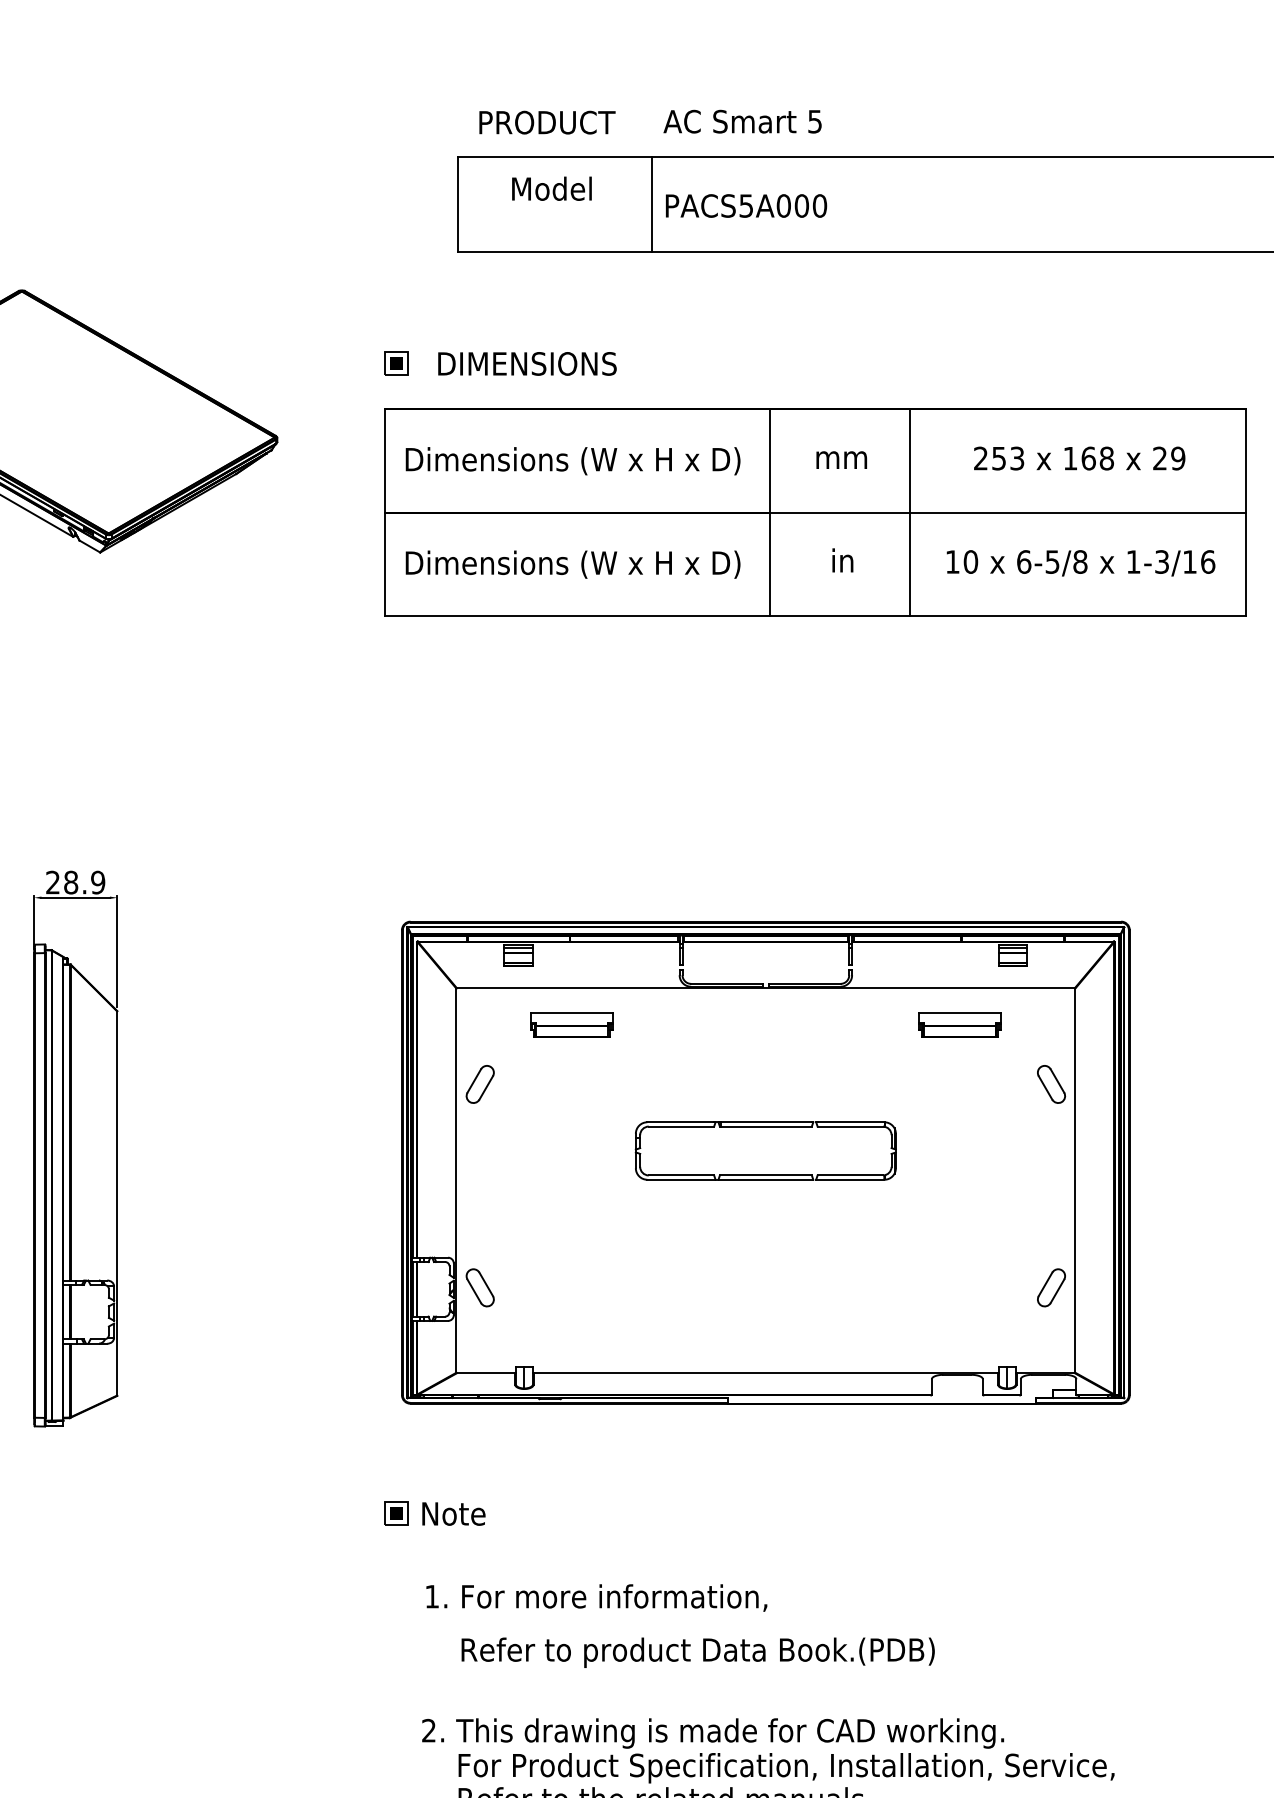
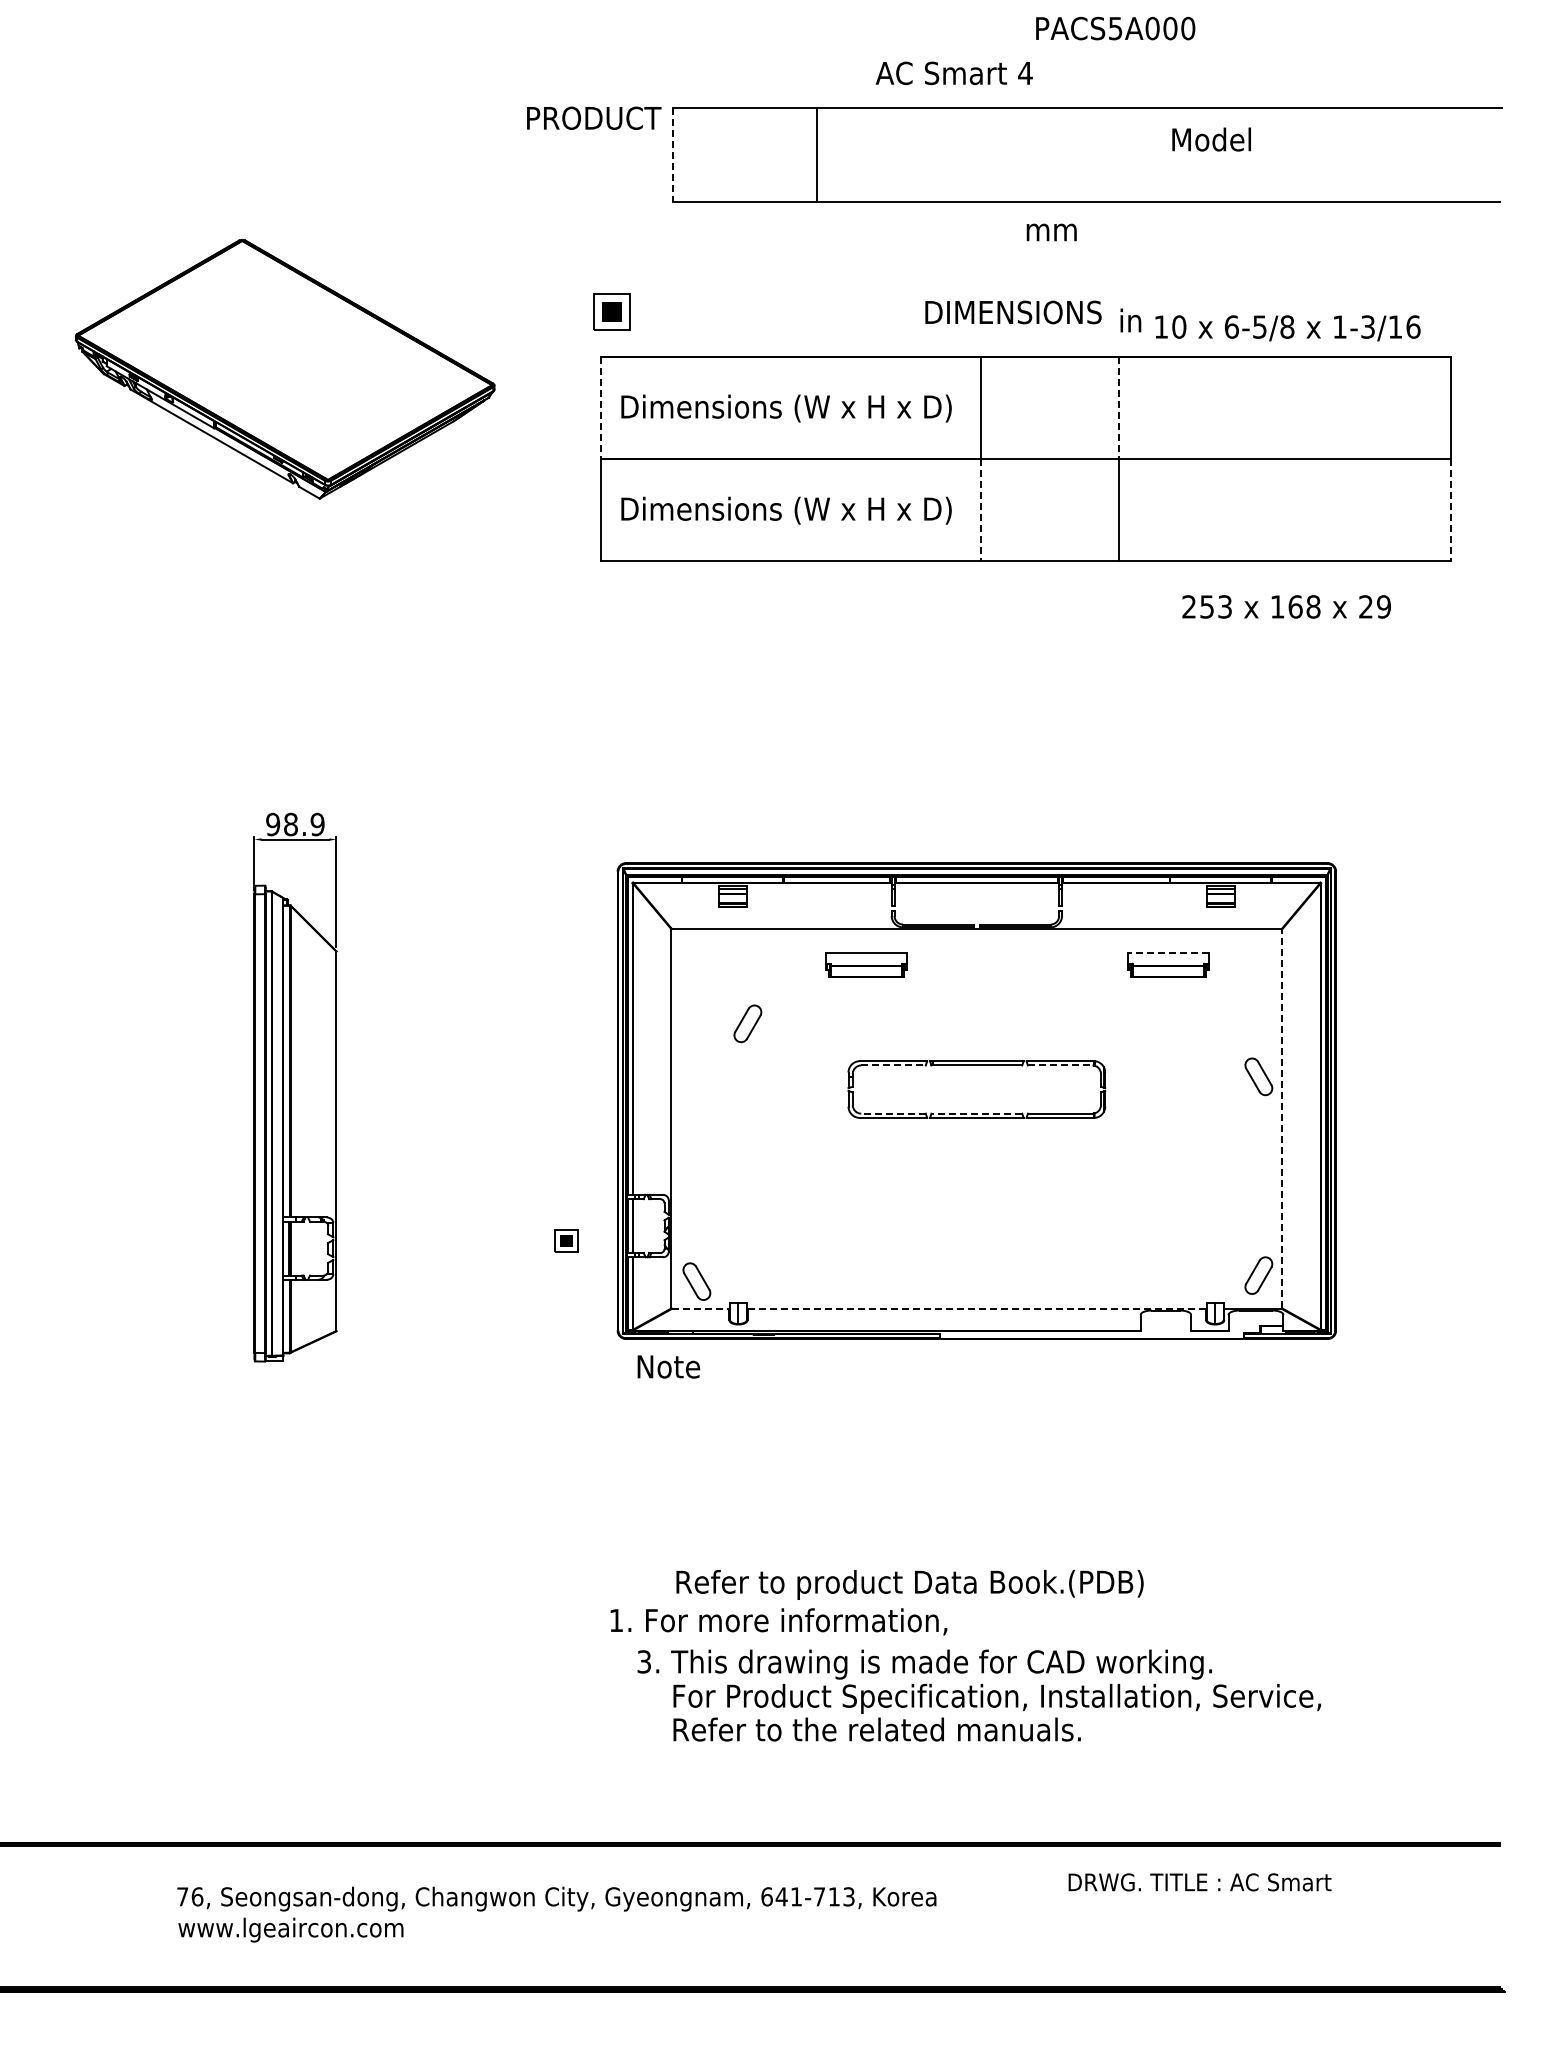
text: (547, 121) -> (594, 117), moved
text: (815, 121) -> (1025, 73), 5 -> 4
text: (551, 188) -> (1211, 139), moved
line: (652, 203) -> (816, 154), moved
line: (457, 204) -> (672, 155), solid -> dashed
text: (746, 205) -> (1115, 28), moved
part: (396, 362) -> (612, 311), size x1.6
text: (527, 363) -> (1013, 312), moved
text: (1079, 458) -> (1286, 606), moved
text: (841, 460) -> (1051, 232), moved
line: (384, 461) -> (600, 408), solid -> dashed
line: (910, 461) -> (1119, 408), solid -> dashed
text: (842, 560) -> (1130, 320), moved
text: (1080, 563) -> (1287, 328), moved
line: (770, 564) -> (981, 510), solid -> dashed
line: (1245, 564) -> (1450, 510), solid -> dashed
text: (53, 882) -> (273, 824), 28.9 -> 98.9
line: (958, 1013) -> (1167, 953), solid -> dashed
part: (572, 1024) -> (866, 964), moved
part: (479, 1084) -> (747, 1023), moved
part: (1051, 1084) -> (1258, 1076), moved
line: (682, 1126) -> (894, 1065), solid -> dashed
line: (850, 1126) -> (1060, 1065), solid -> dashed
line: (681, 1175) -> (893, 1113), solid -> dashed
line: (765, 1175) -> (976, 1113), solid -> dashed
line: (1075, 1180) -> (1282, 1118), solid -> dashed
part: (479, 1287) -> (696, 1281), moved
part: (1051, 1287) -> (1258, 1275), moved
line: (485, 1372) -> (700, 1308), solid -> dashed
line: (766, 1372) -> (977, 1308), solid -> dashed
part: (396, 1512) -> (566, 1240), moved
text: (453, 1513) -> (668, 1366), moved
text: (596, 1597) -> (778, 1621), moved
text: (428, 1730) -> (643, 1661), 2. -> 3.

